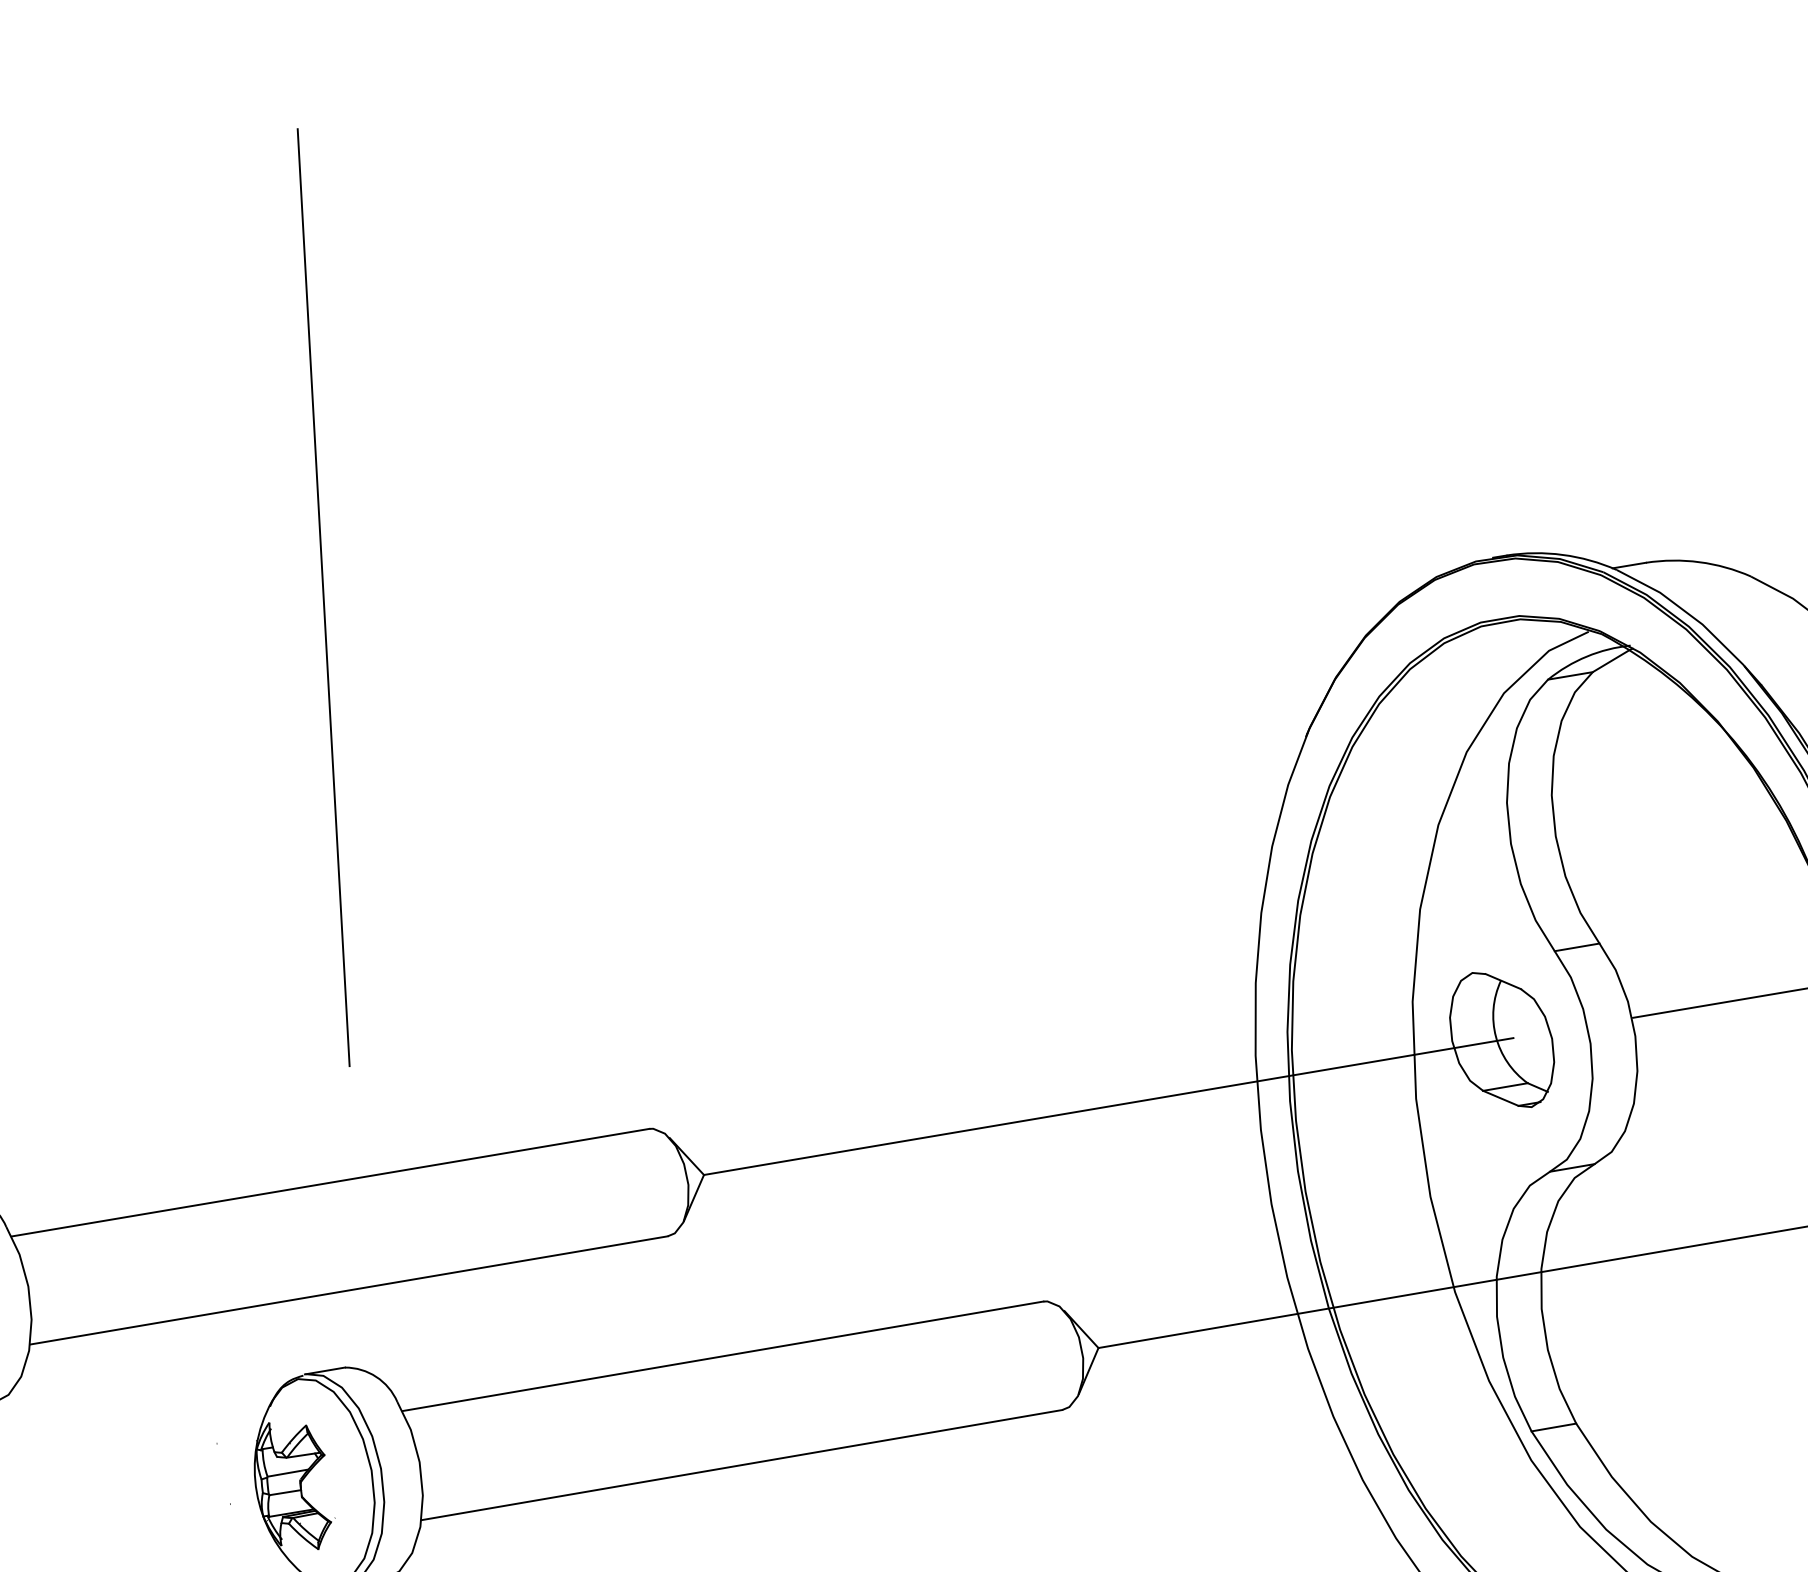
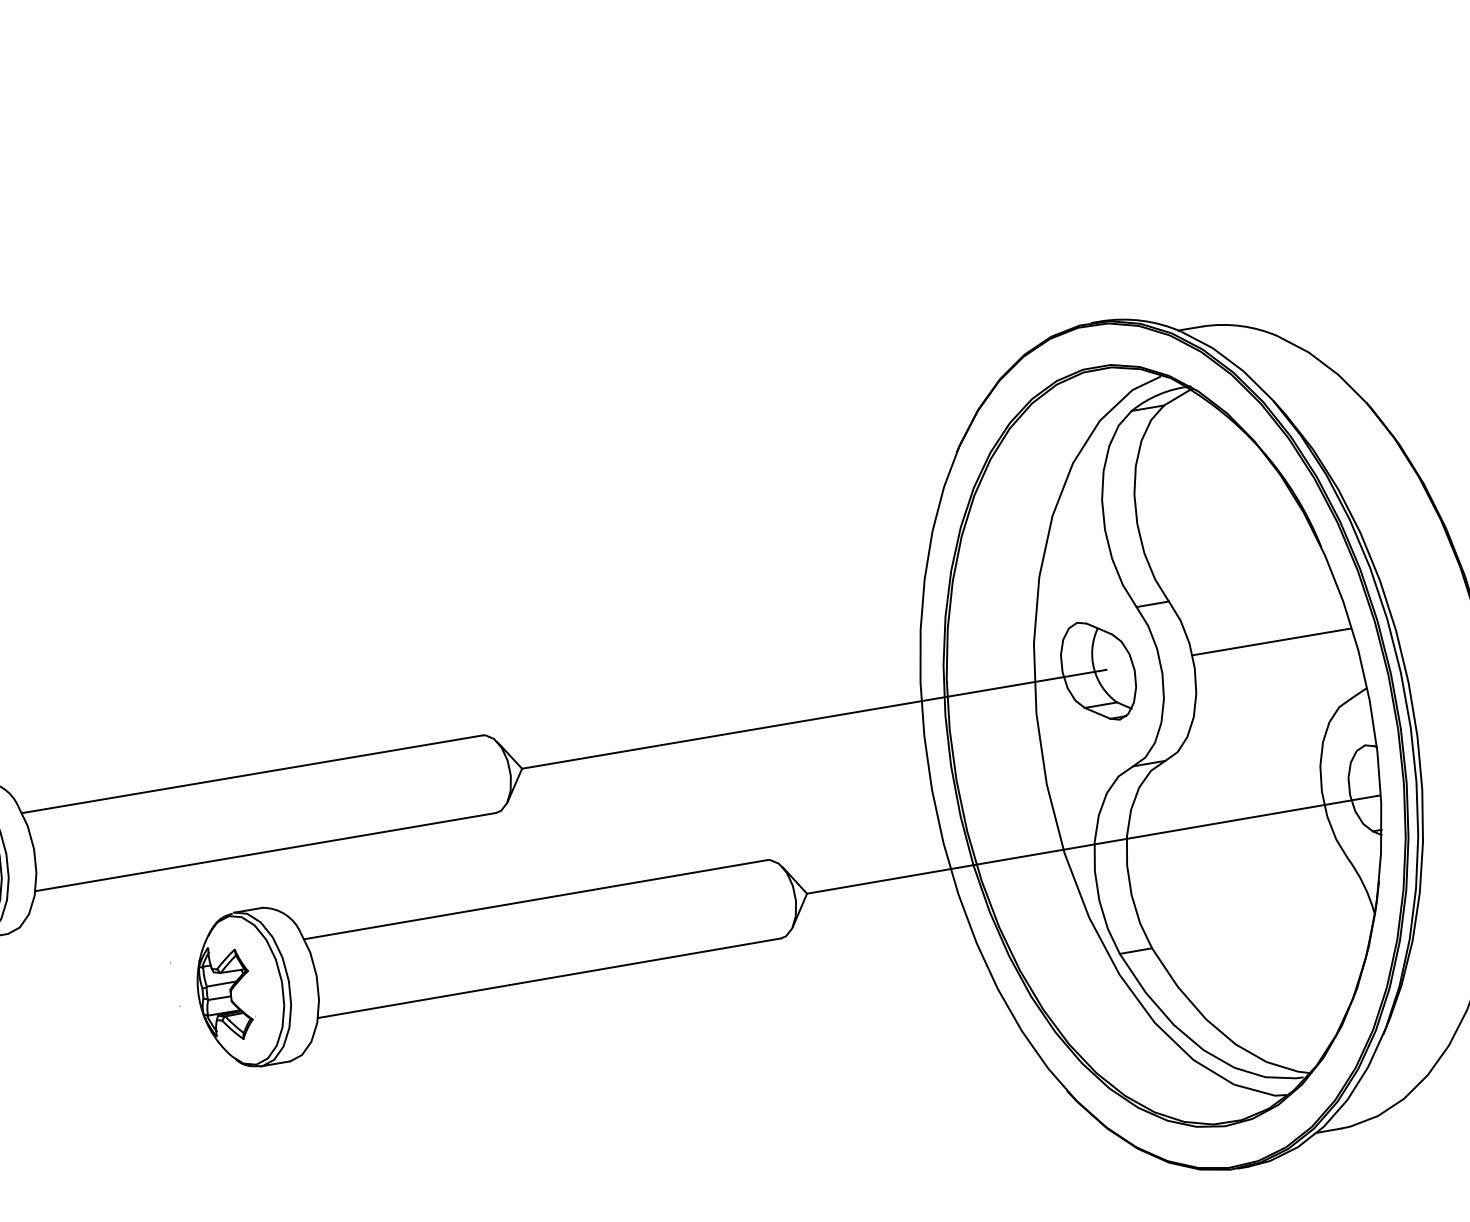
line: (323, 597) -> (247, 351), removed

